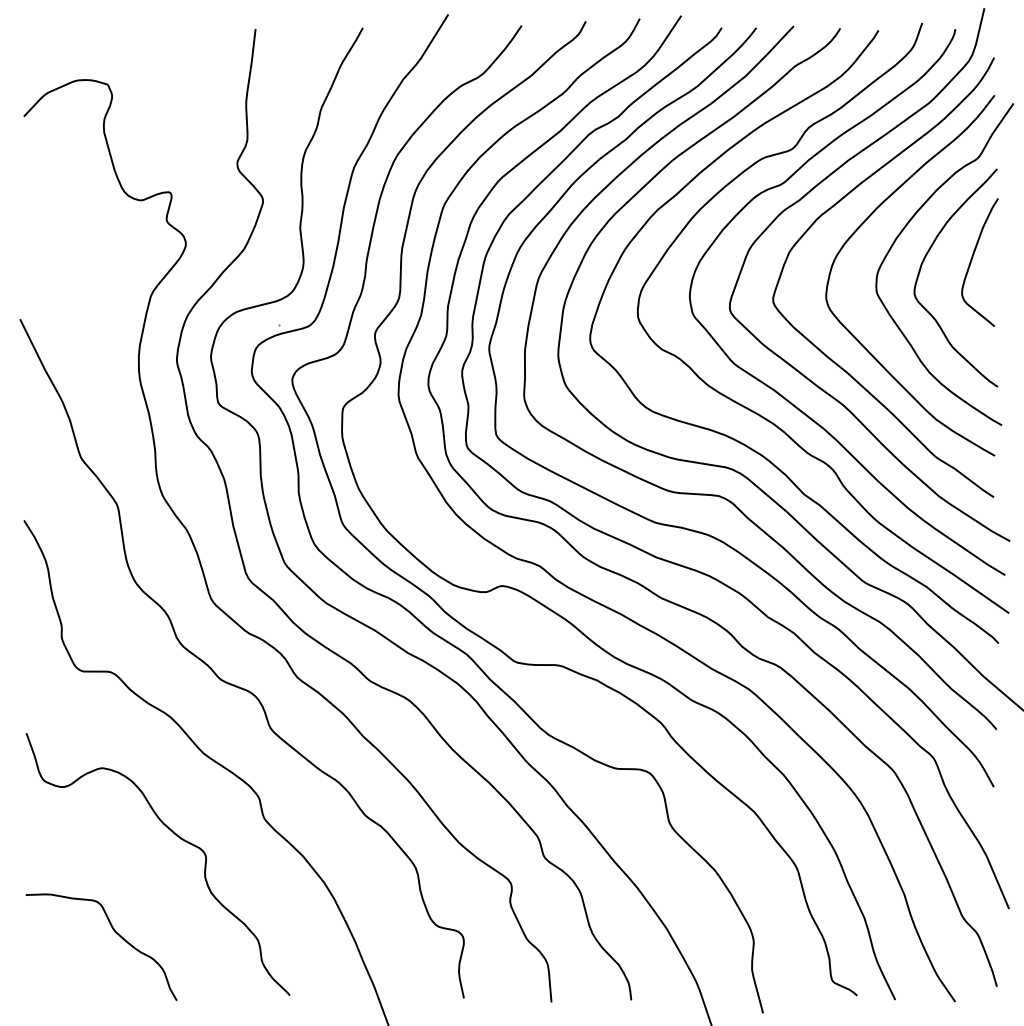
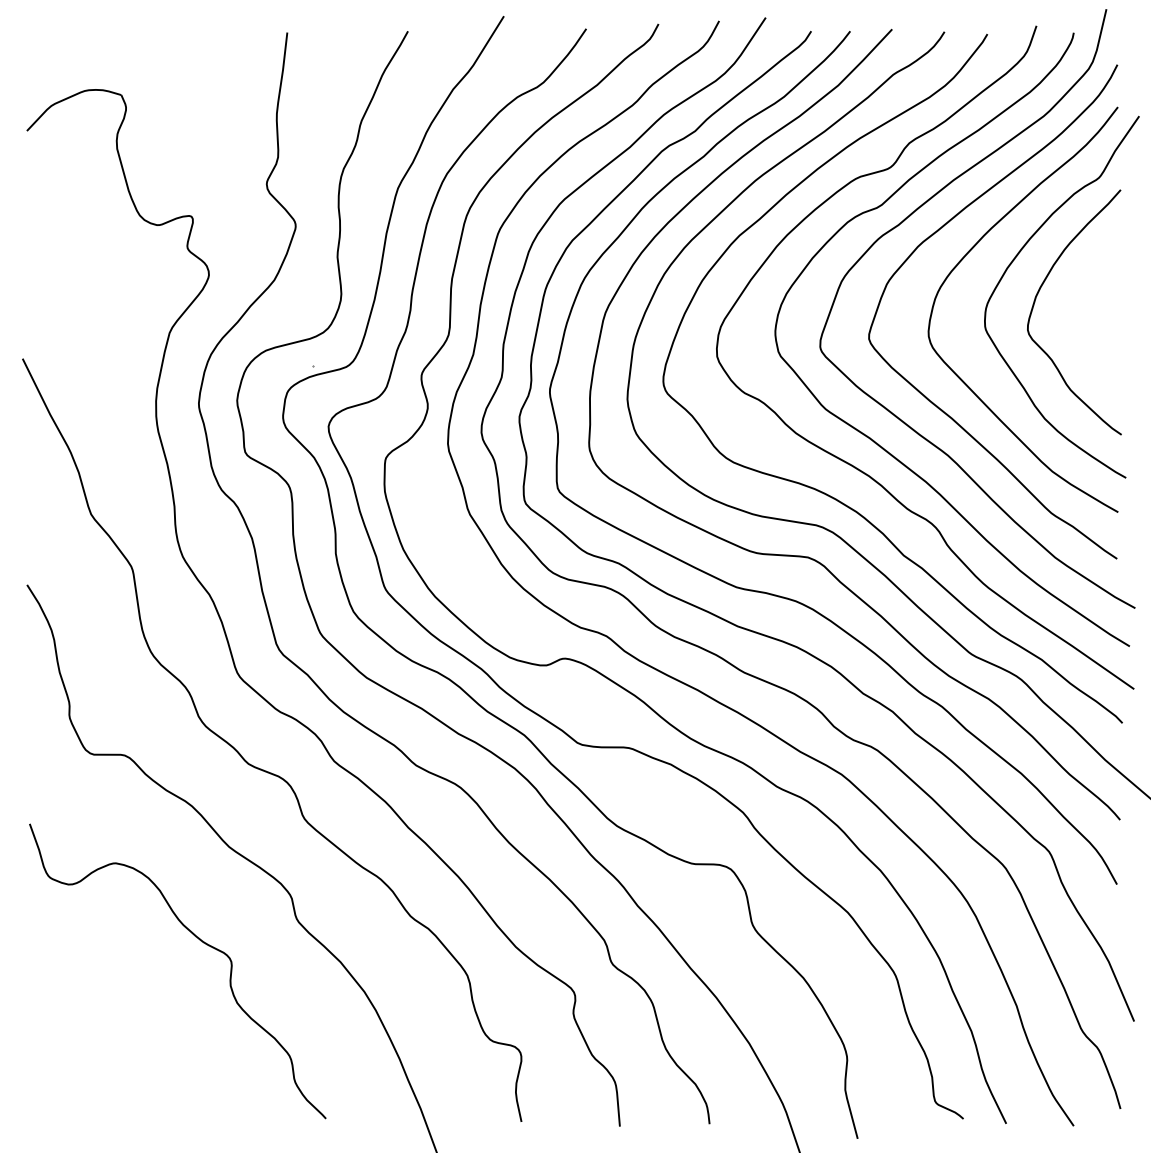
curve: (972, 258) -> (1093, 290), removed
curve: (115, 932) -> (129, 1048), removed

